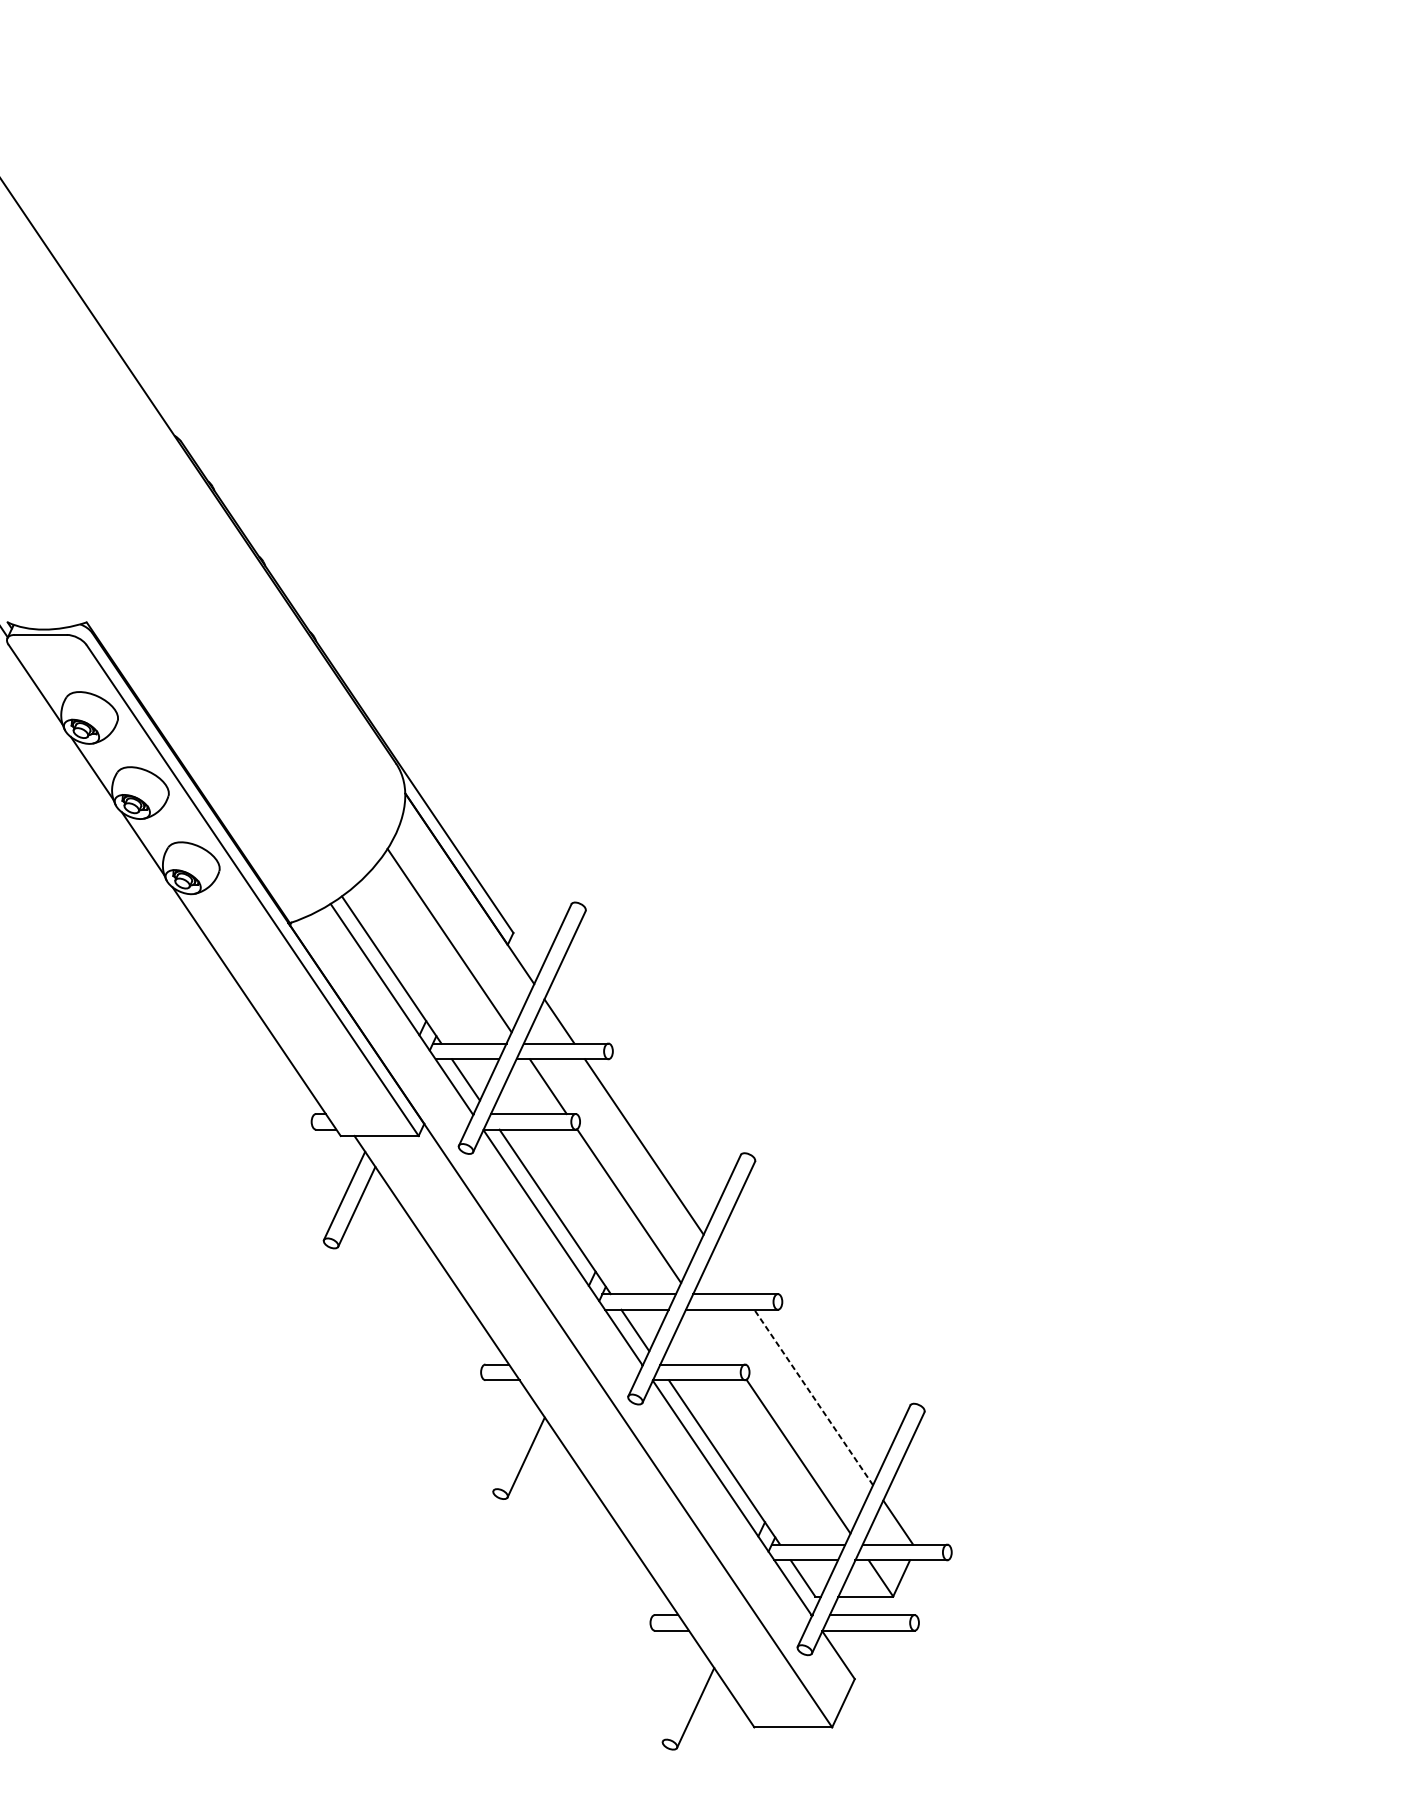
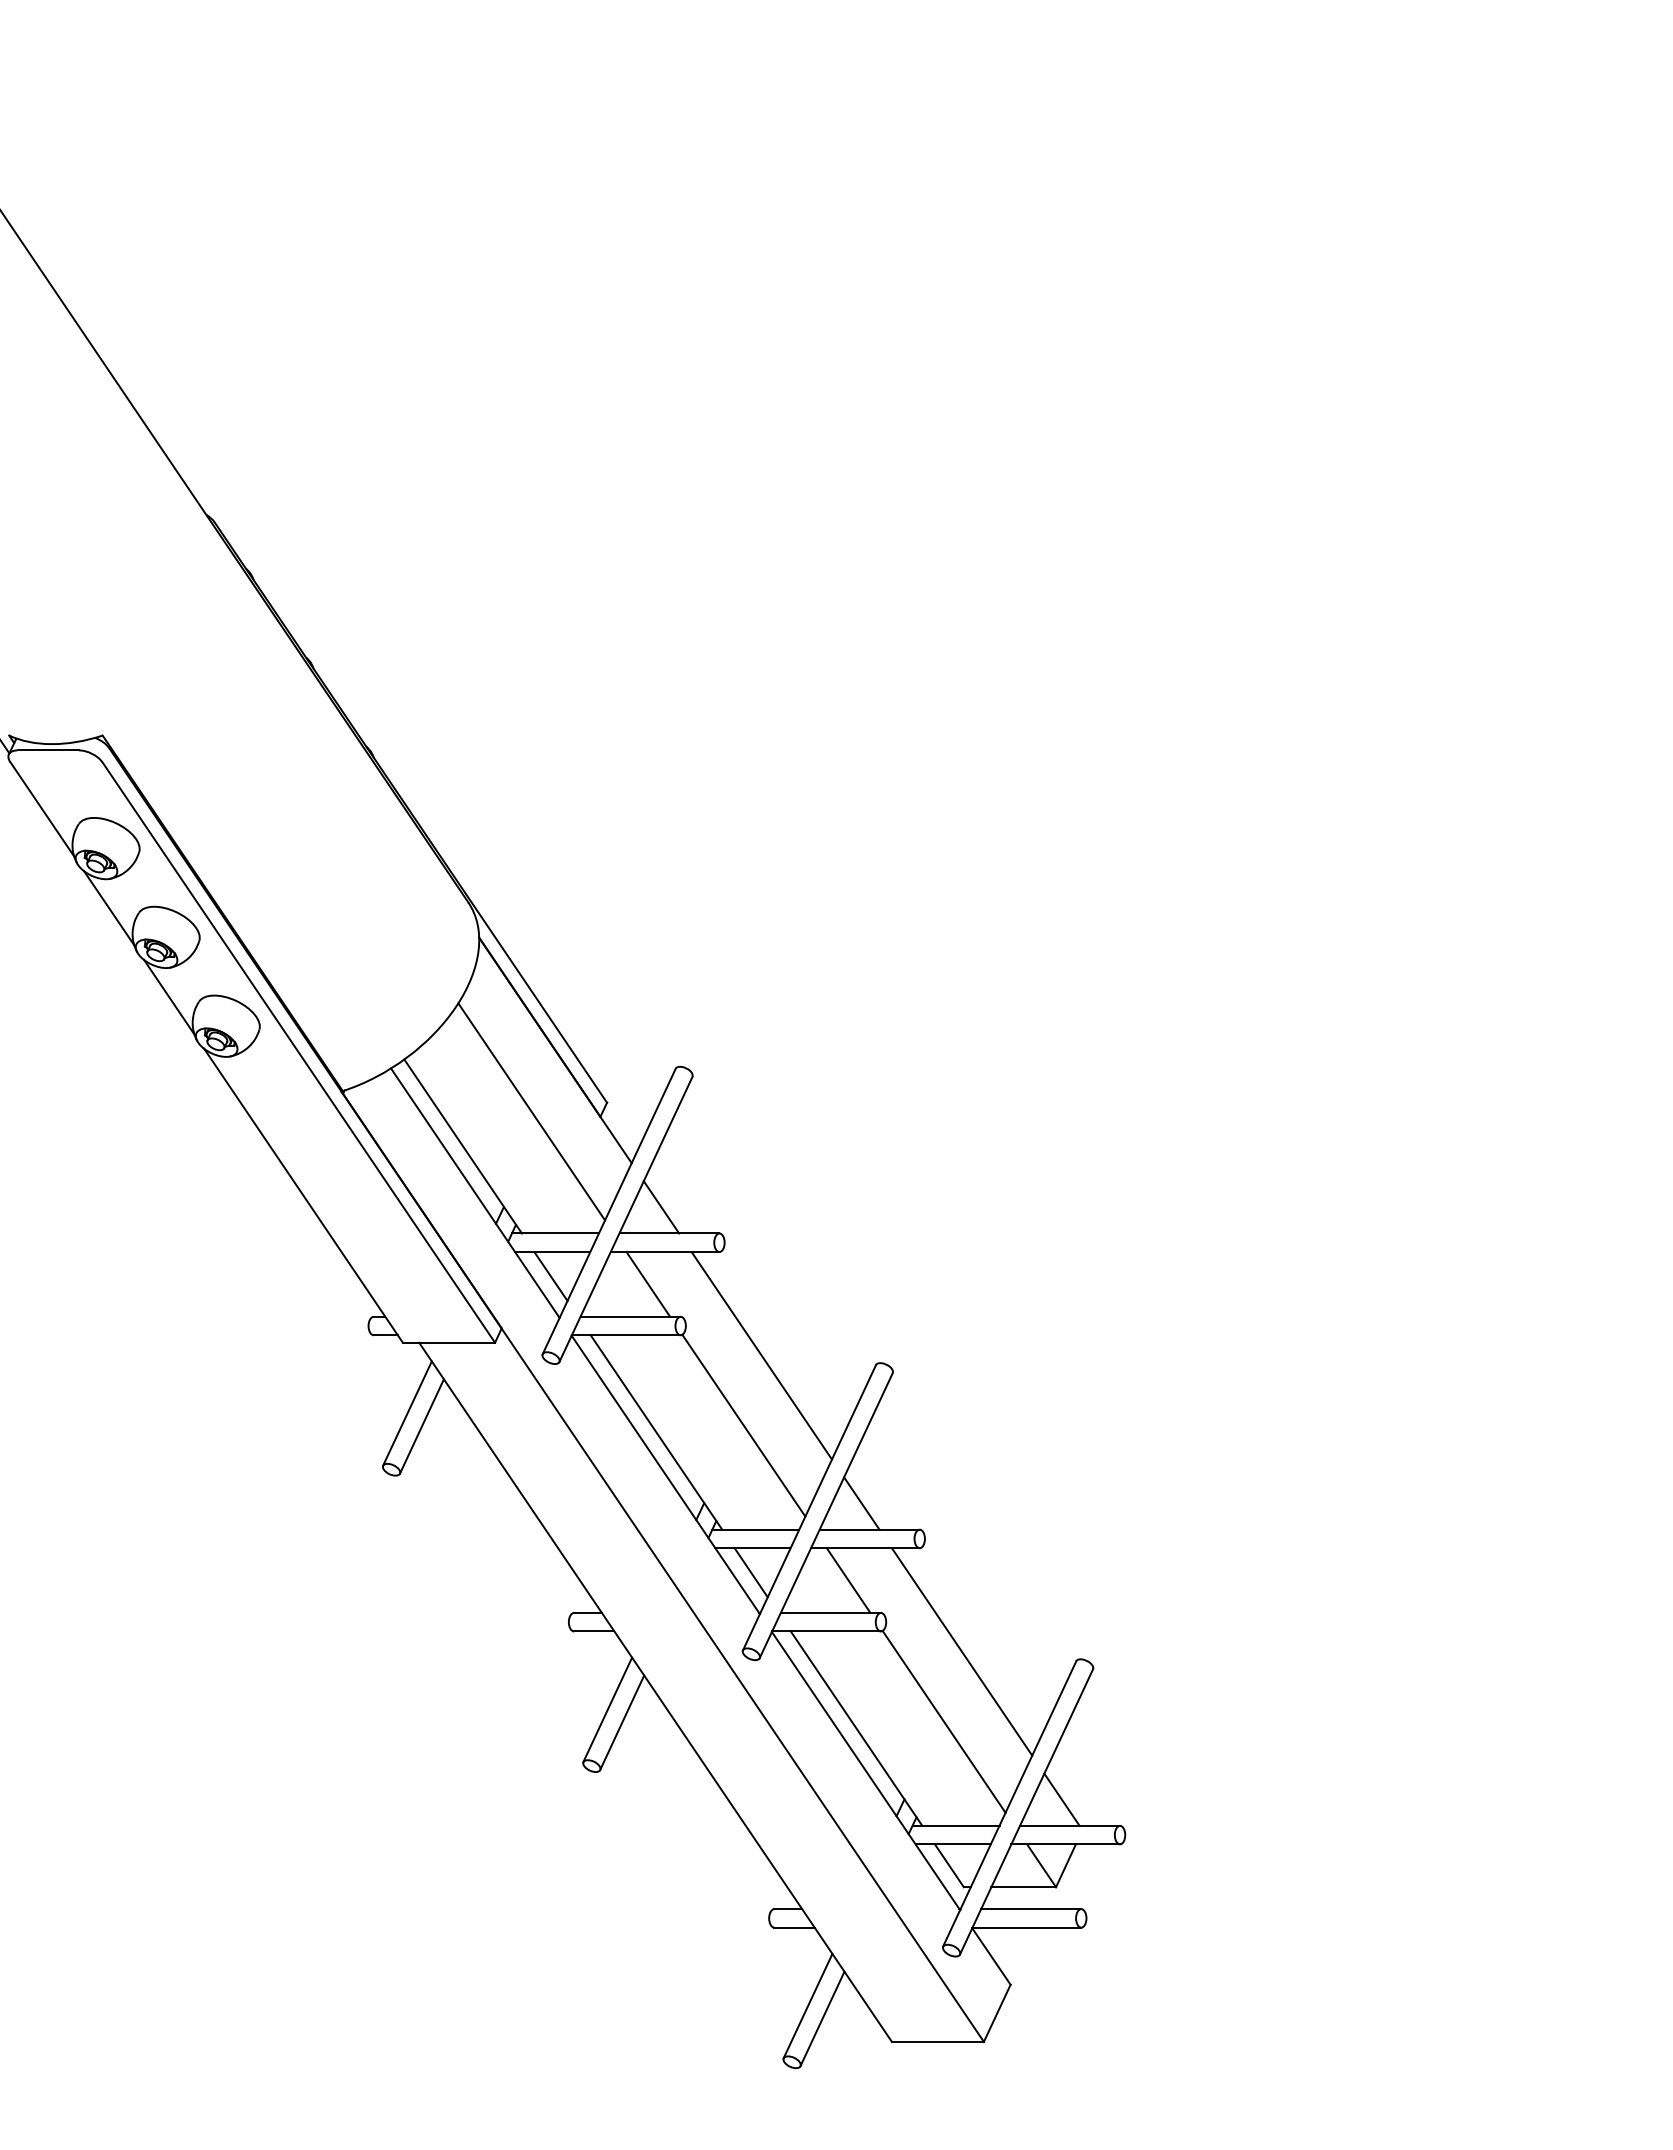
line: (728, 1271) -> (861, 1503), added
line: (717, 1337) -> (848, 1580), added
line: (813, 1397) -> (961, 1651), dashed -> solid
line: (513, 1446) -> (607, 1709), added
line: (682, 1696) -> (807, 2005), added

